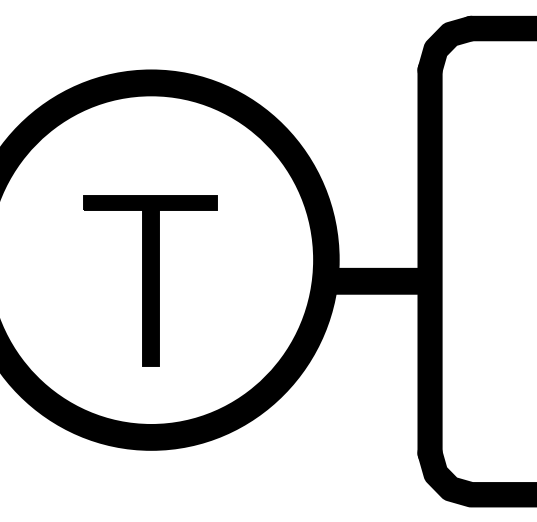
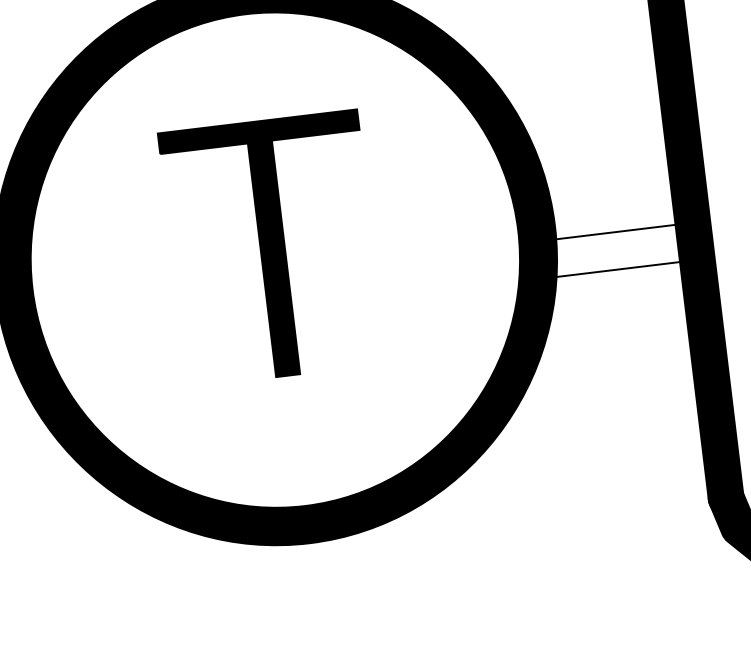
part: (150, 280) -> (272, 247), moved
fill: (371, 280) -> (607, 250), removed

